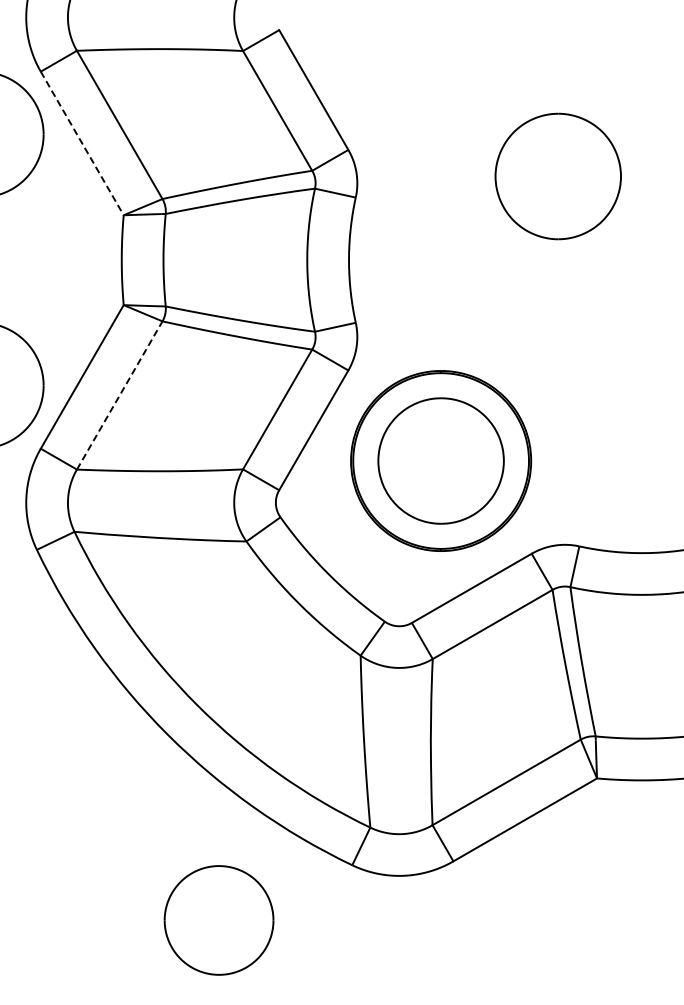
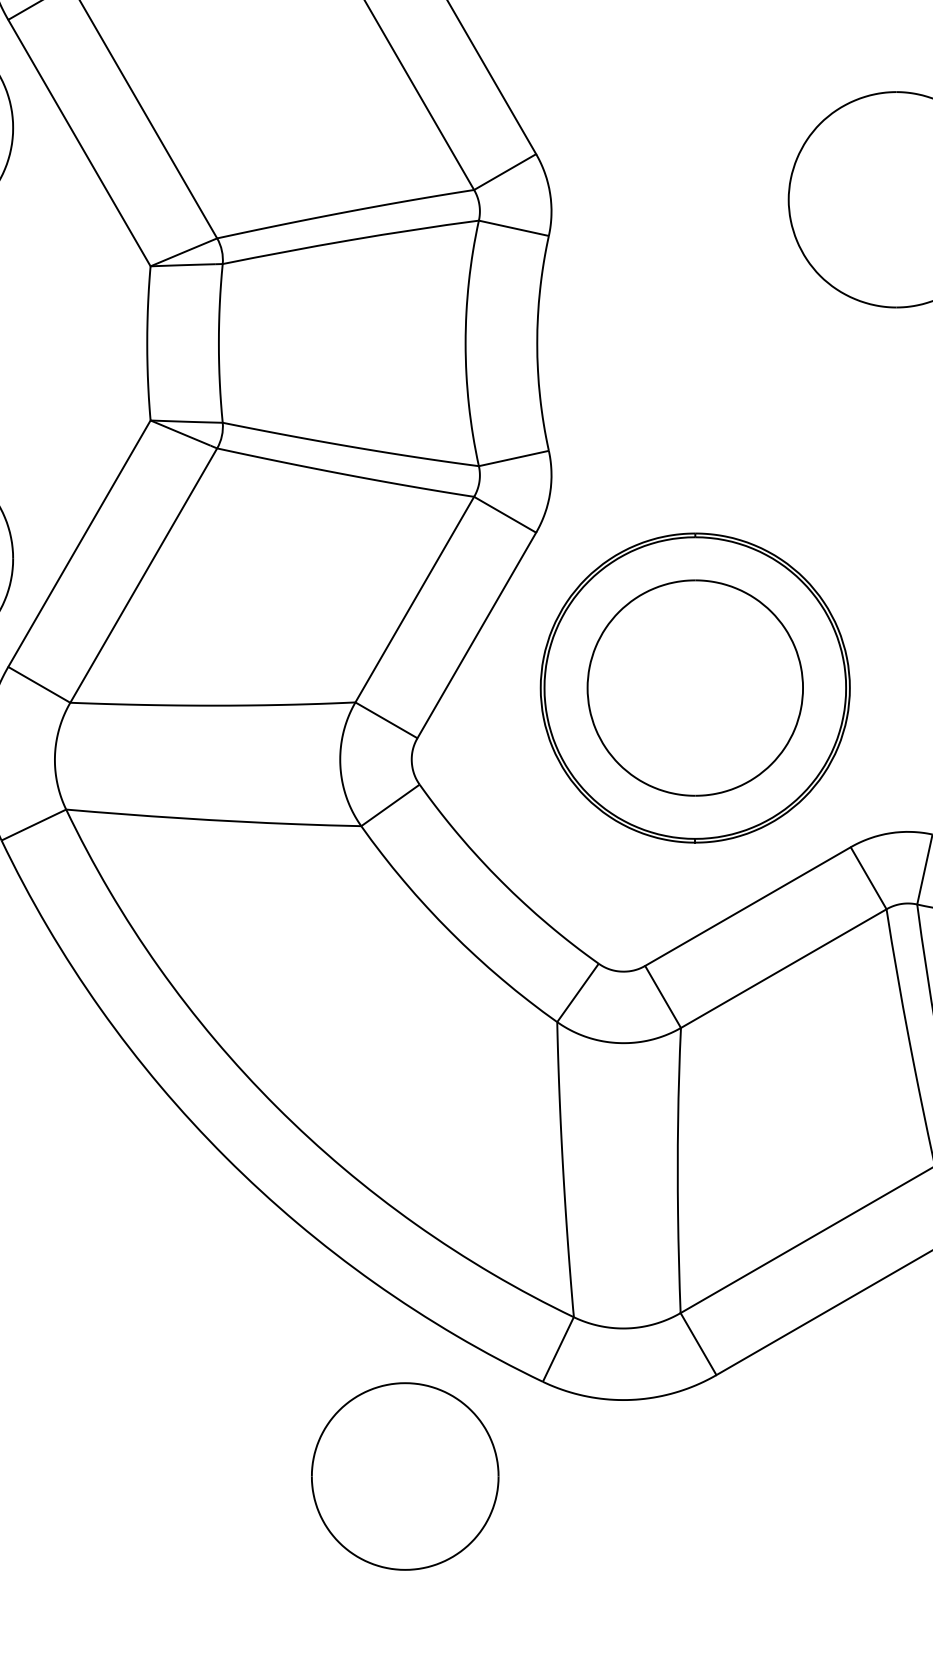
line: (82, 143) -> (79, 143), dashed -> solid
line: (119, 395) -> (143, 575), dashed -> solid
part: (218, 920) -> (404, 1476), moved

